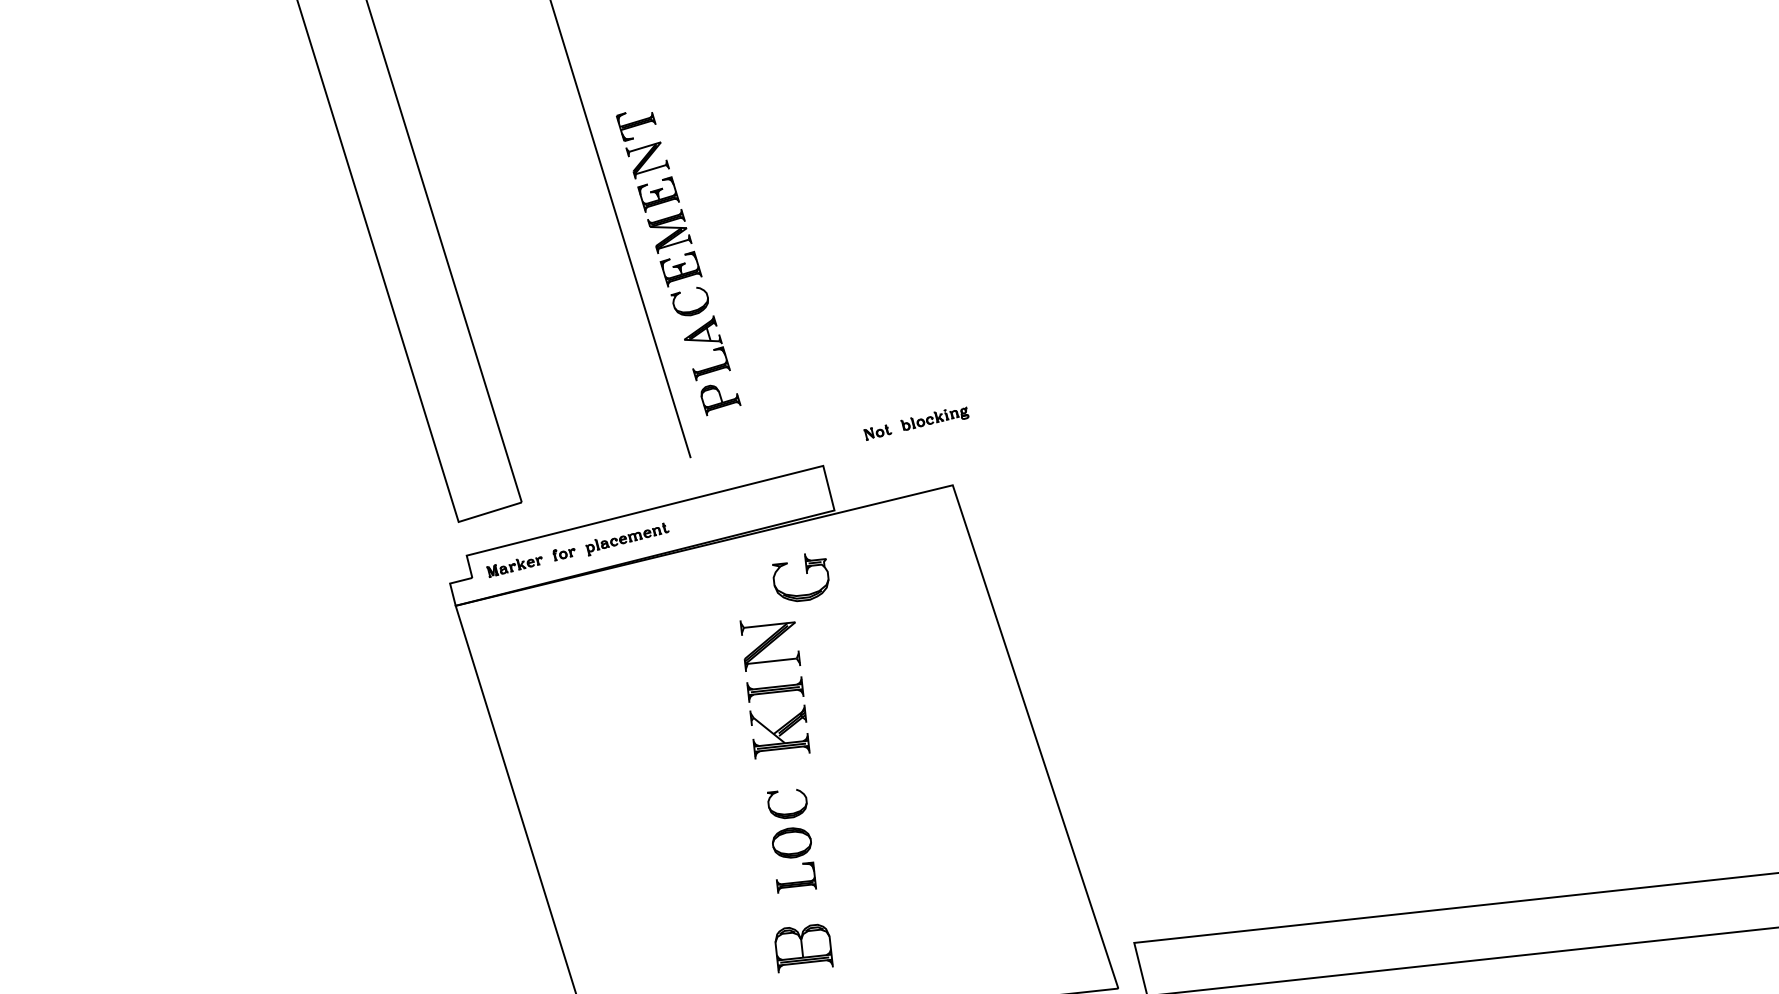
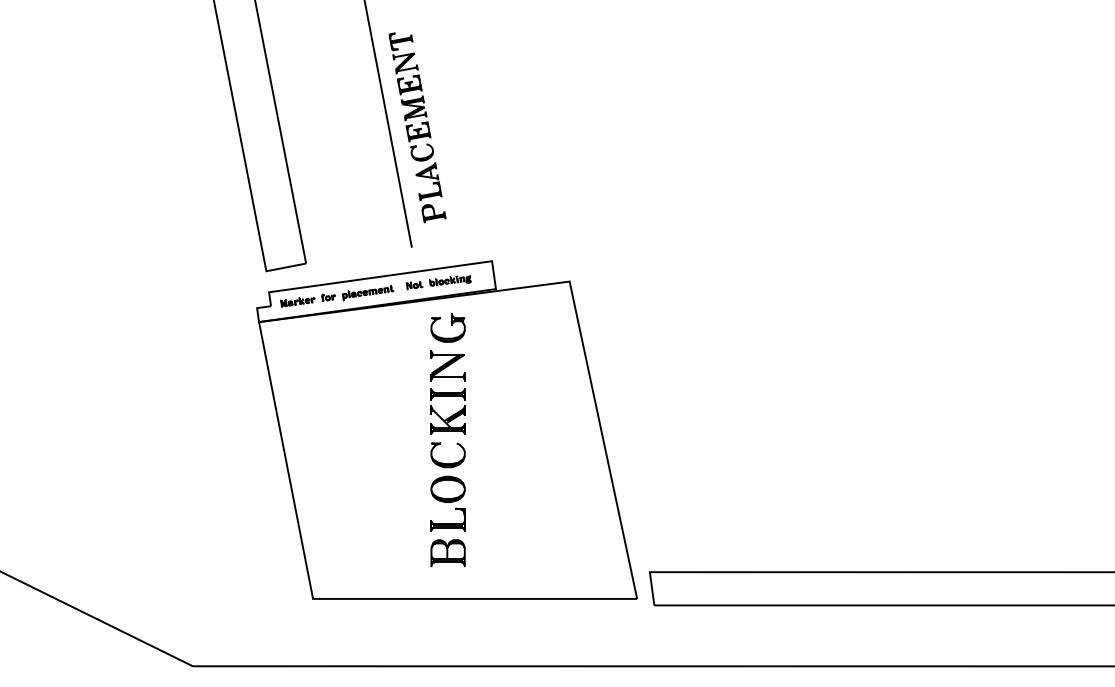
part: (916, 423) -> (438, 282), moved
part: (799, 577) -> (447, 327), moved
part: (790, 839) -> (447, 486), size x1.43

